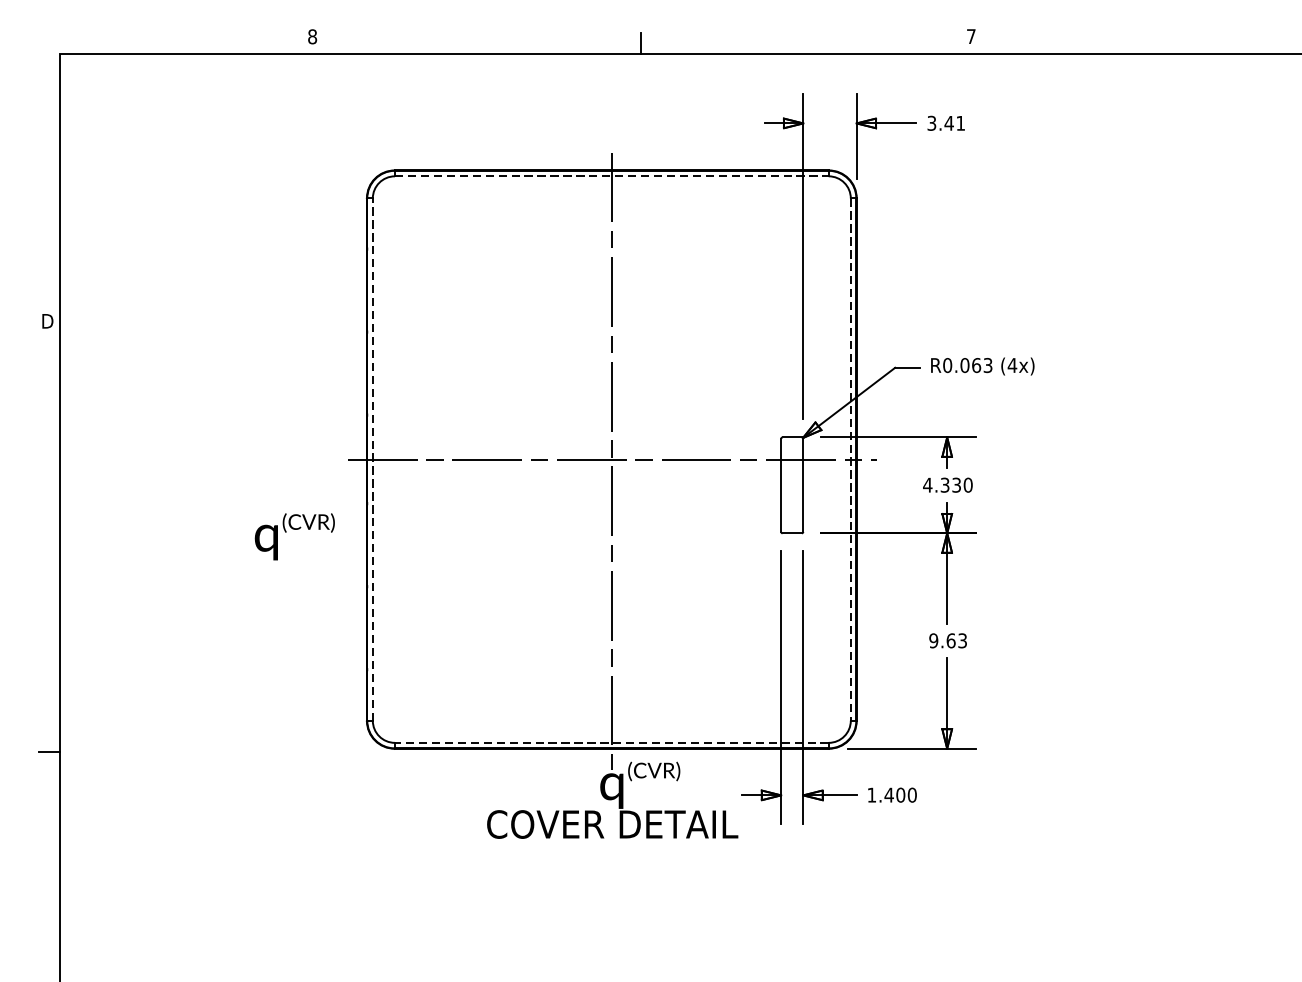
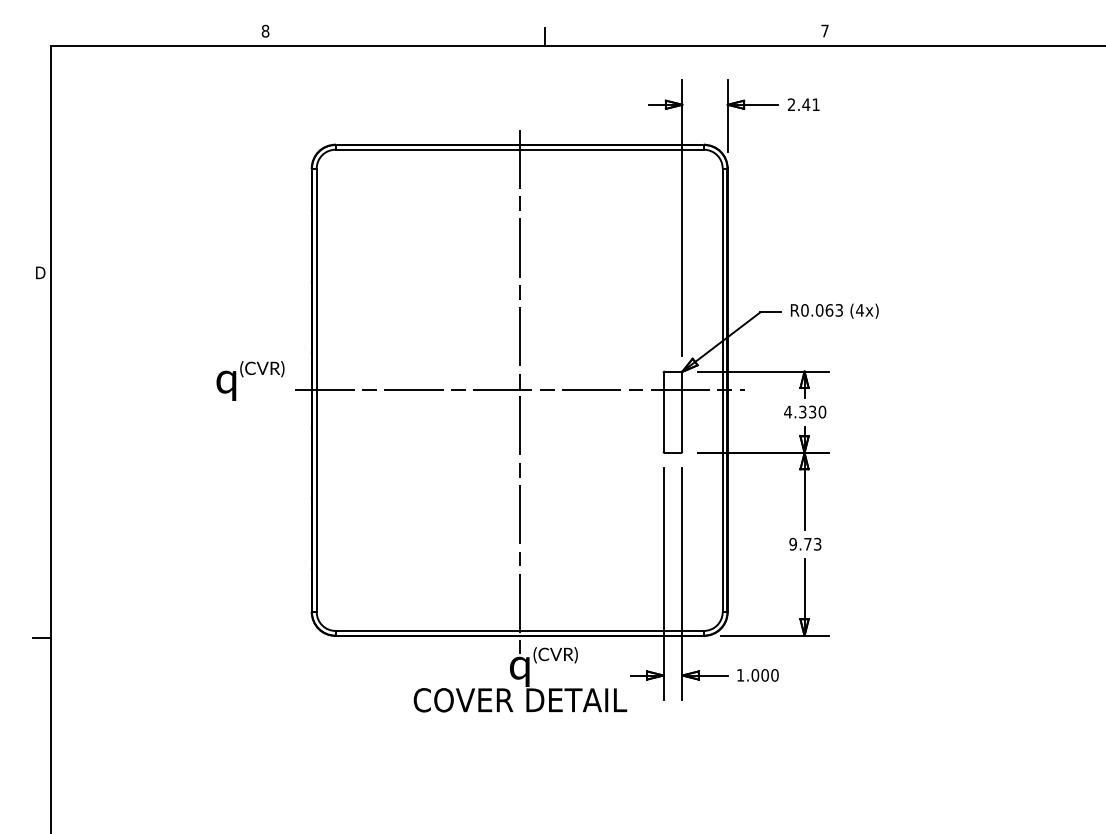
text: (931, 124) -> (791, 105), 3.41 -> 2.41
line: (612, 176) -> (520, 149), dashed -> solid
line: (372, 459) -> (316, 390), dashed -> solid
line: (850, 459) -> (722, 390), dashed -> solid
text: (294, 536) -> (250, 380), moved
text: (950, 639) -> (807, 543), 9.63 -> 9.73
line: (611, 742) -> (519, 630), dashed -> solid
text: (889, 795) -> (755, 675), 1.400 -> 1.000

